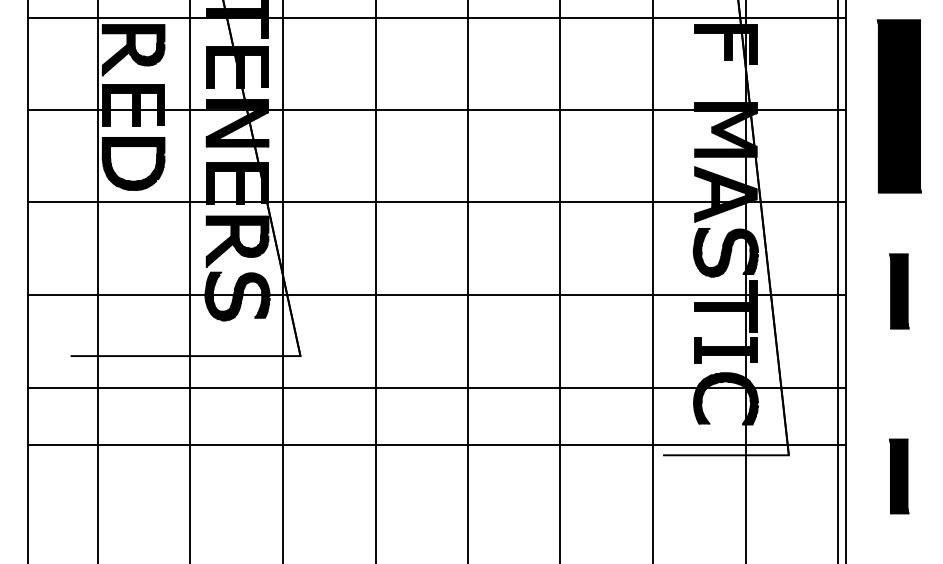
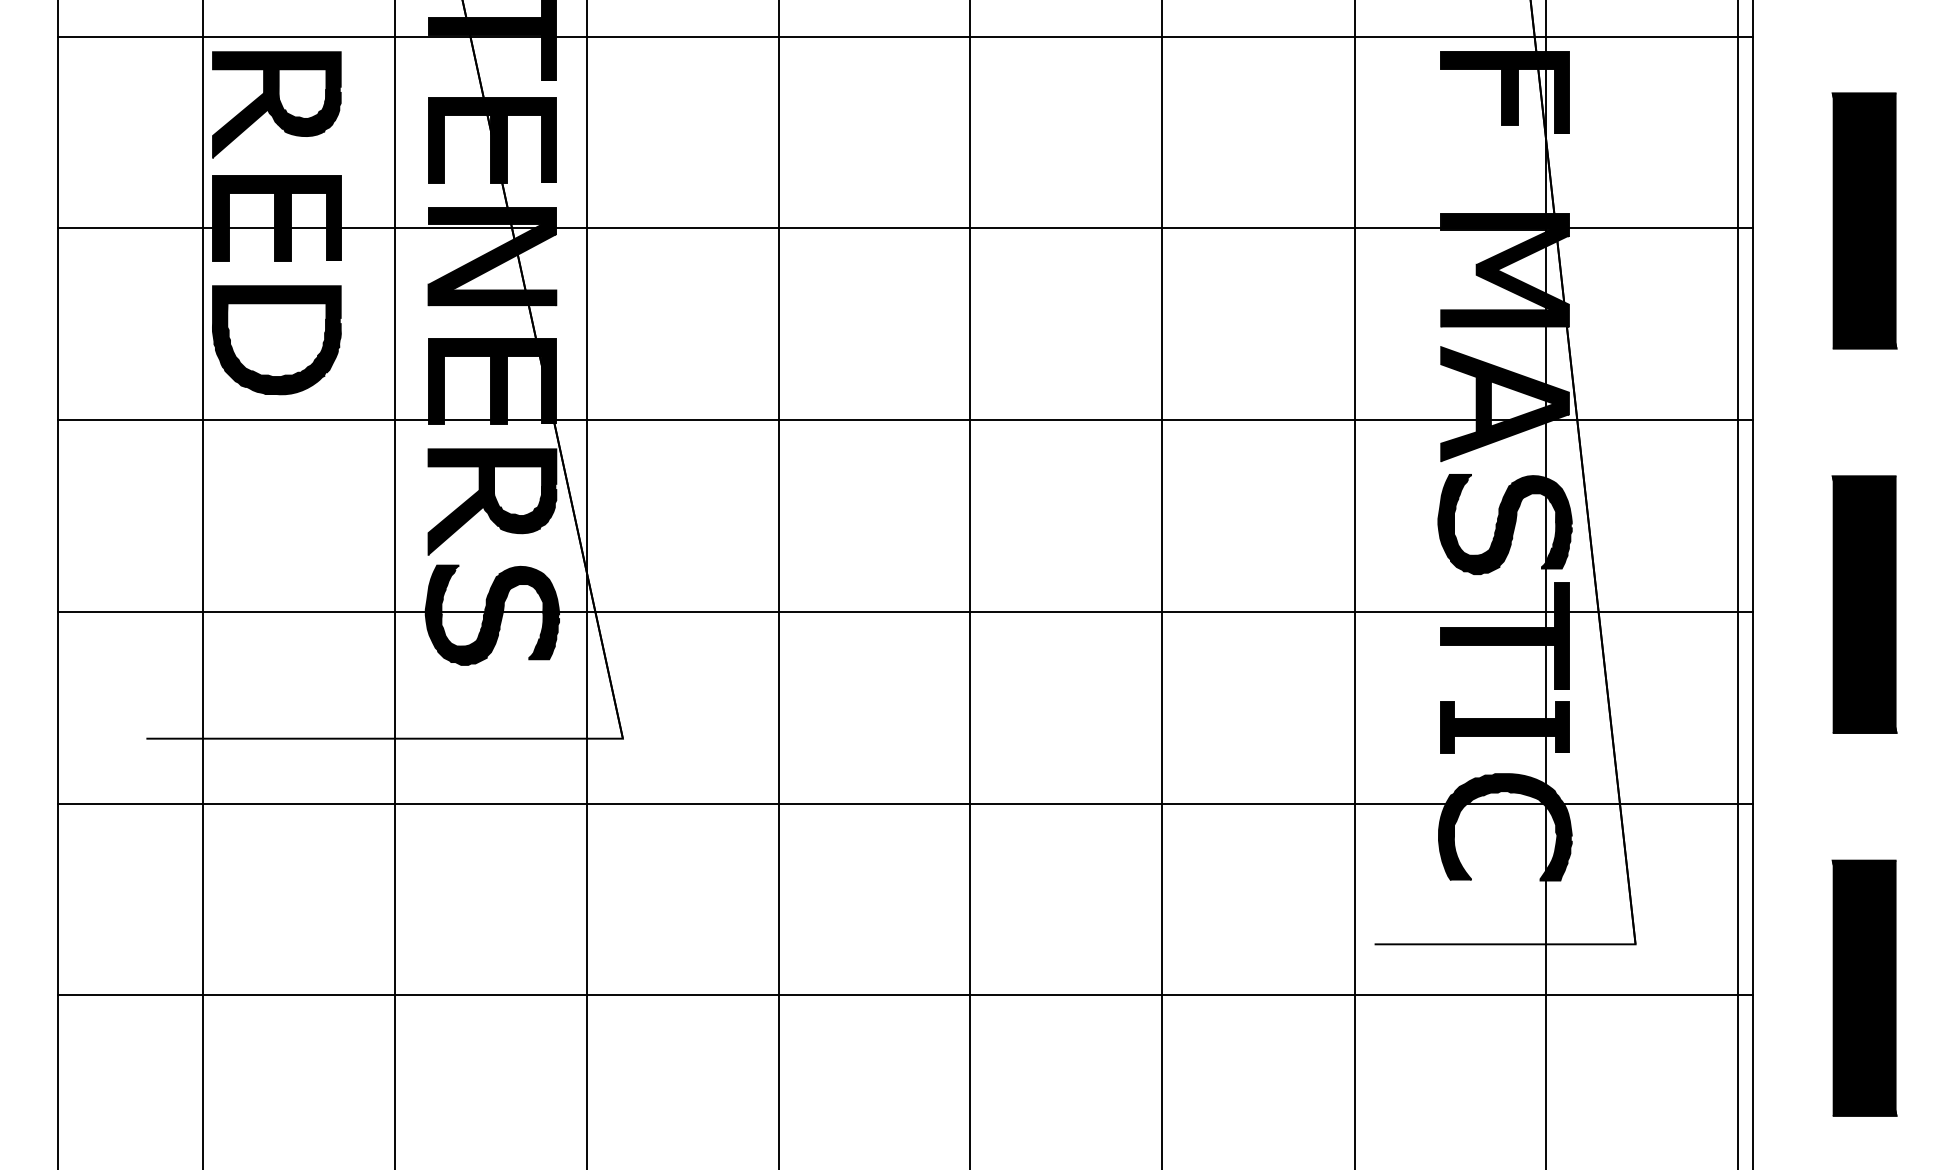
part: (898, 106) -> (1862, 221), size x0.71
part: (899, 291) -> (1865, 604), size x1.67
line: (436, 444) -> (904, 994), moved
part: (898, 476) -> (1862, 988), size x1.67

